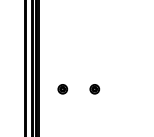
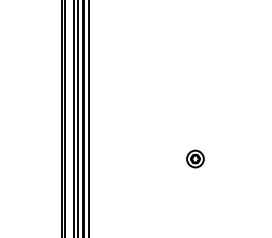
part: (62, 89) -> (133, 159), removed

